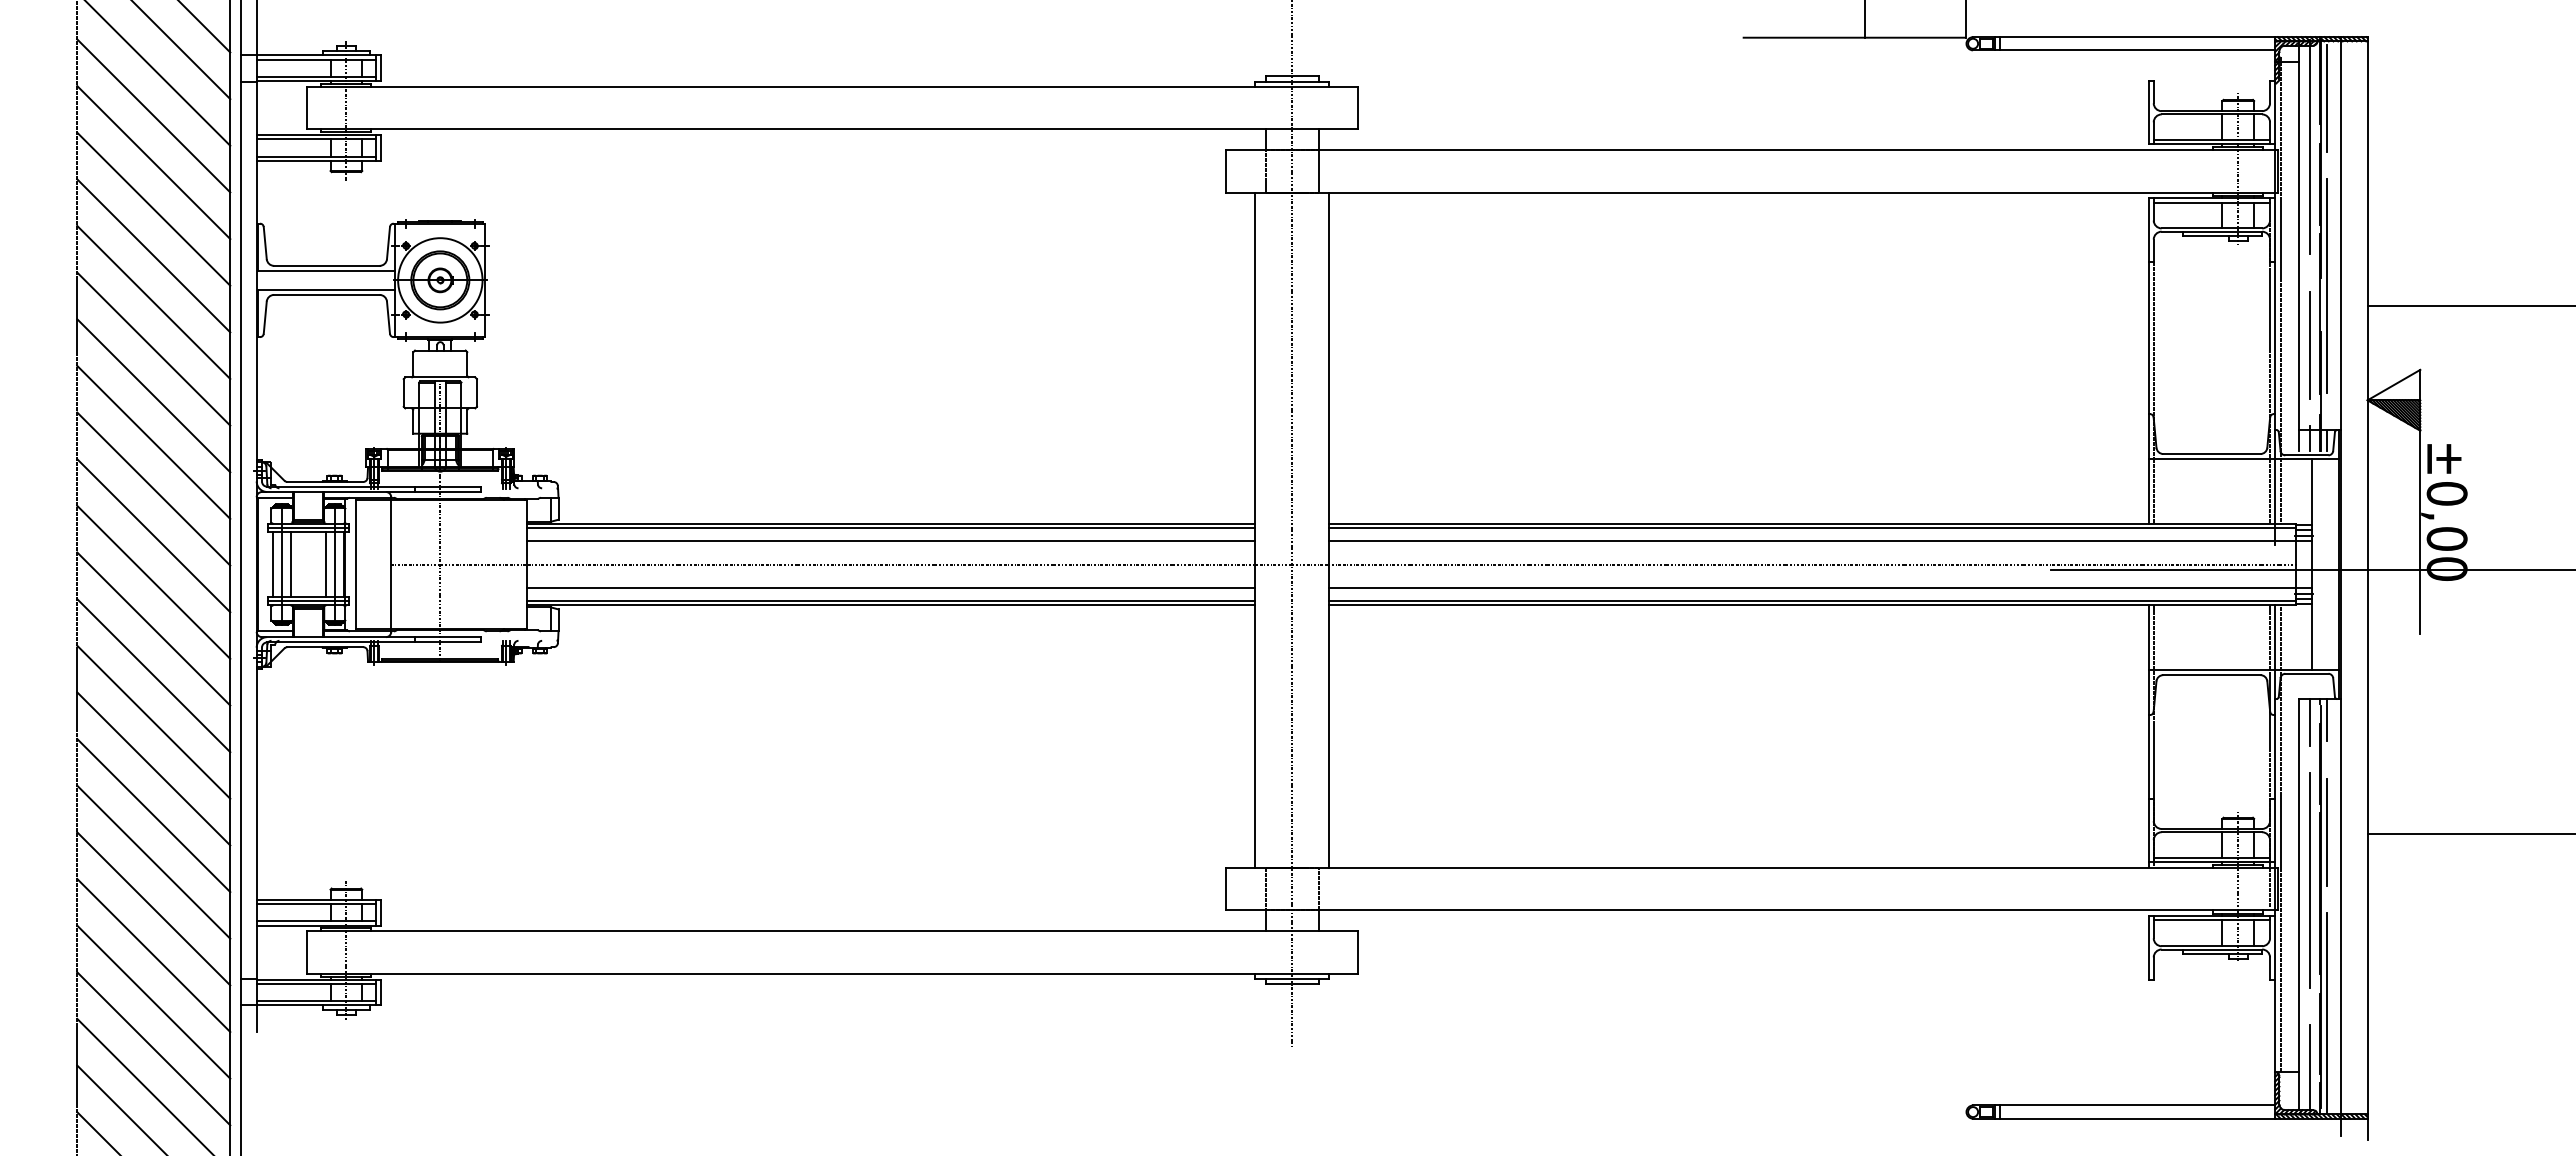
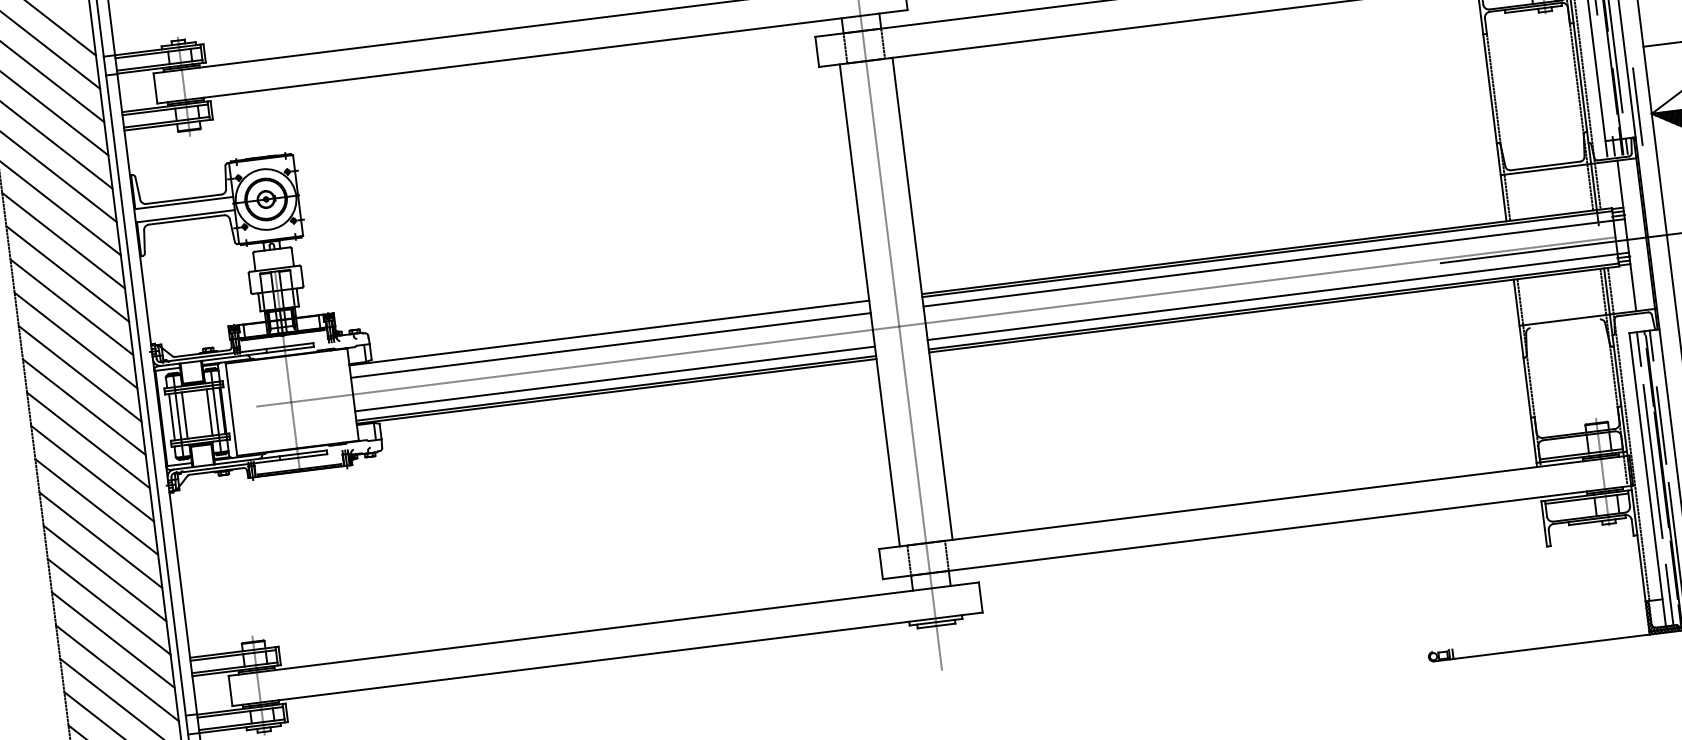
line: (2309, 345) -> (1637, 106), moved
line: (890, 527) -> (609, 335), removed
line: (391, 564) -> (256, 406), removed
line: (2211, 675) -> (1564, 324), removed
line: (2124, 1105) -> (1541, 638), removed

